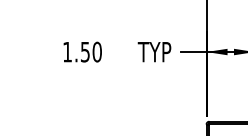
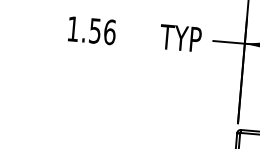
text: (96, 51) -> (109, 31), 1.50 -> 1.56

